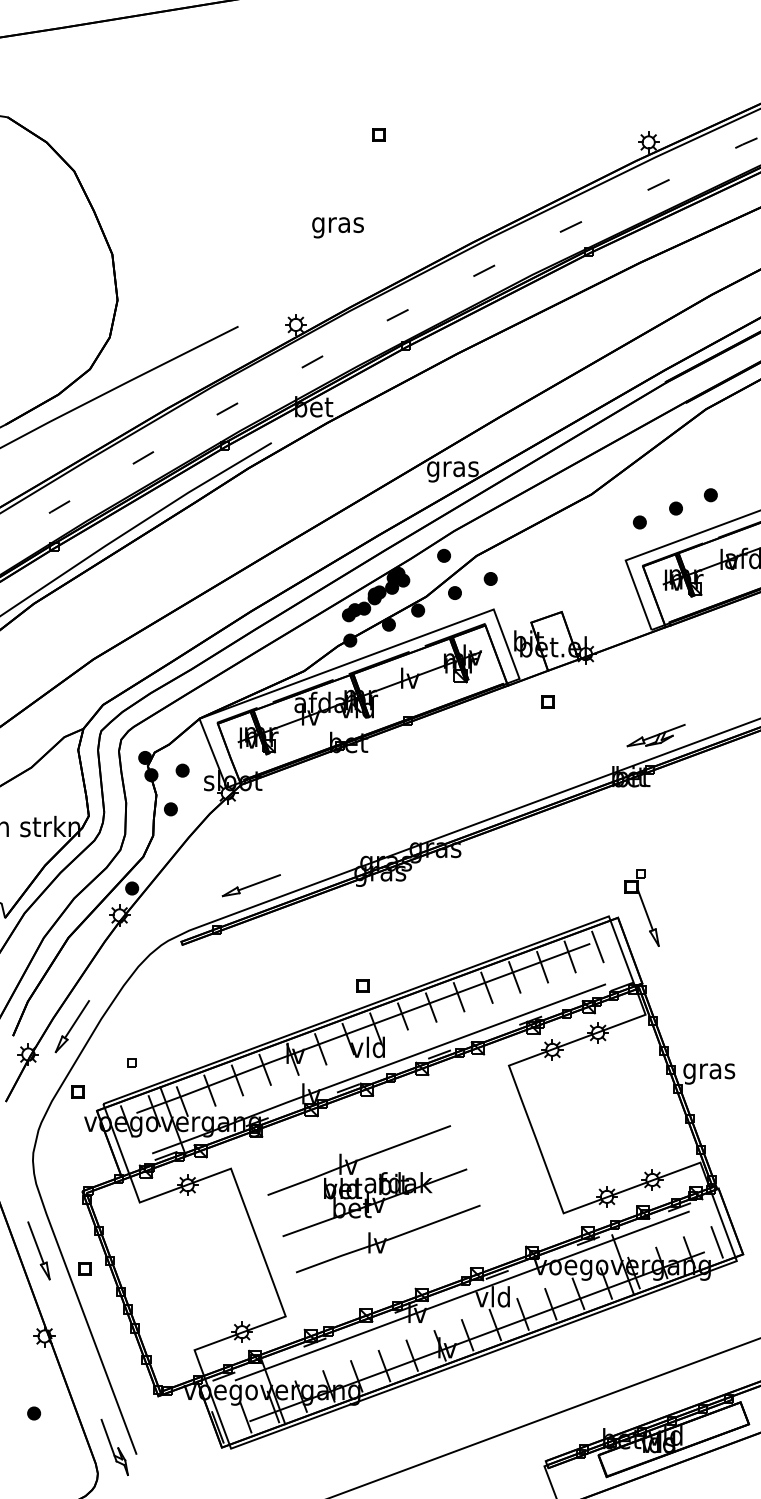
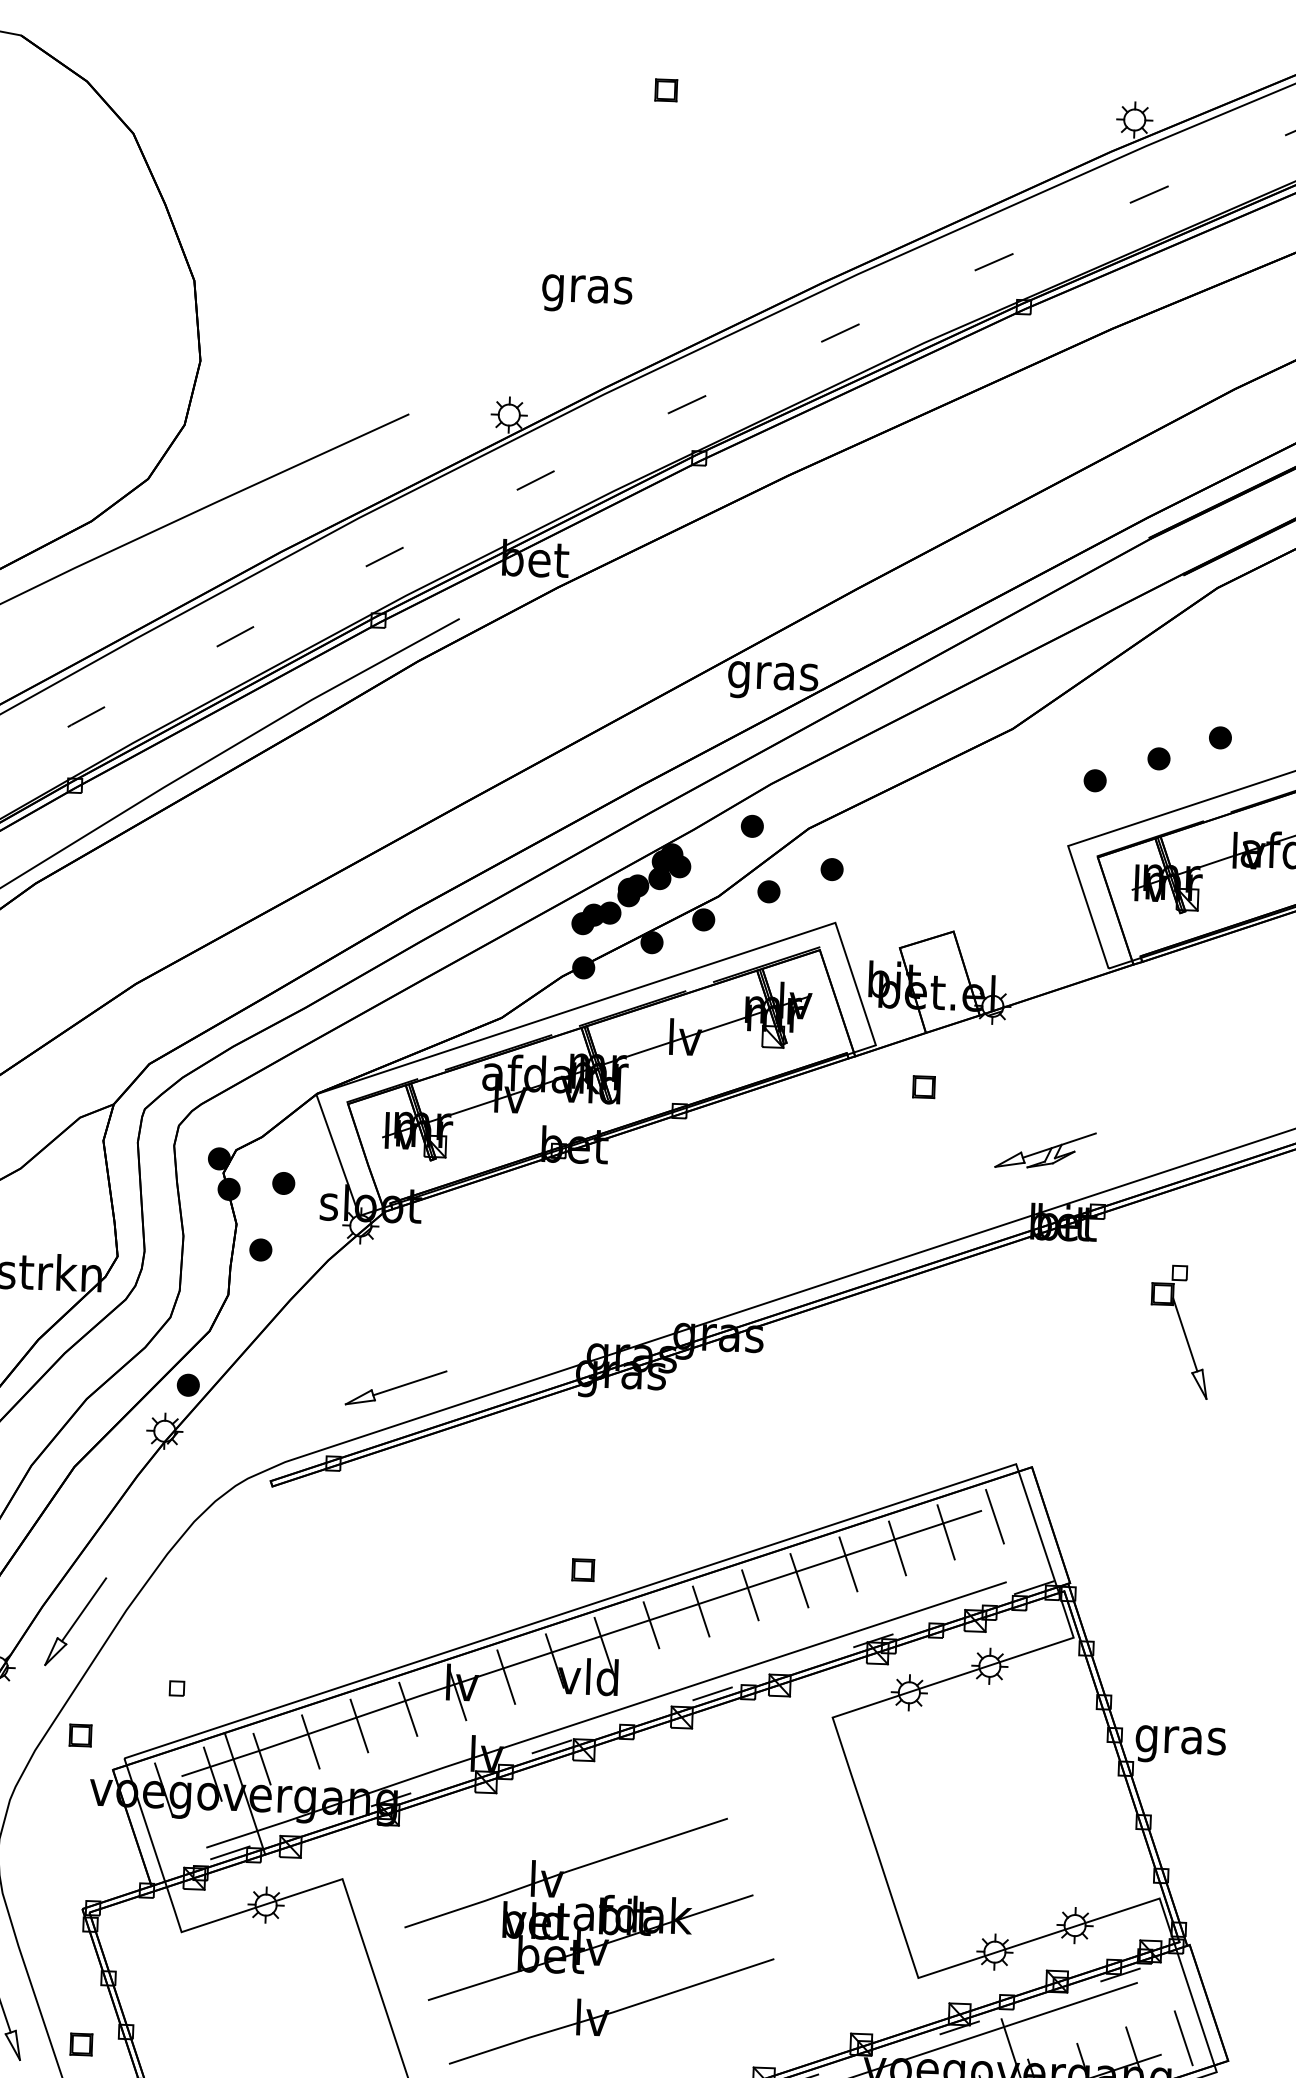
text: (337, 227) -> (586, 293), moved
part: (655, 735) -> (1044, 1150), moved
part: (641, 907) -> (1178, 1330), moved

